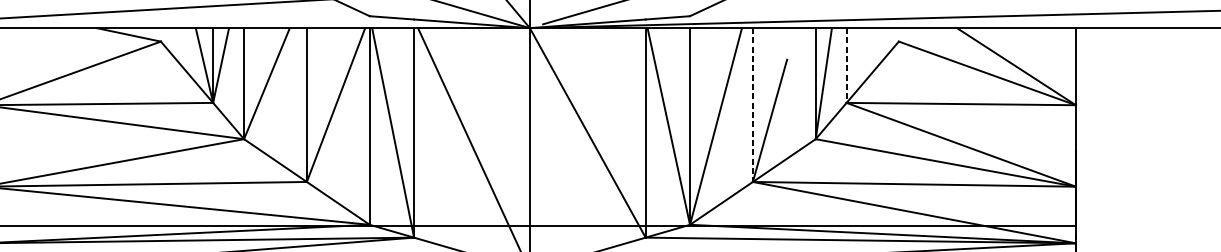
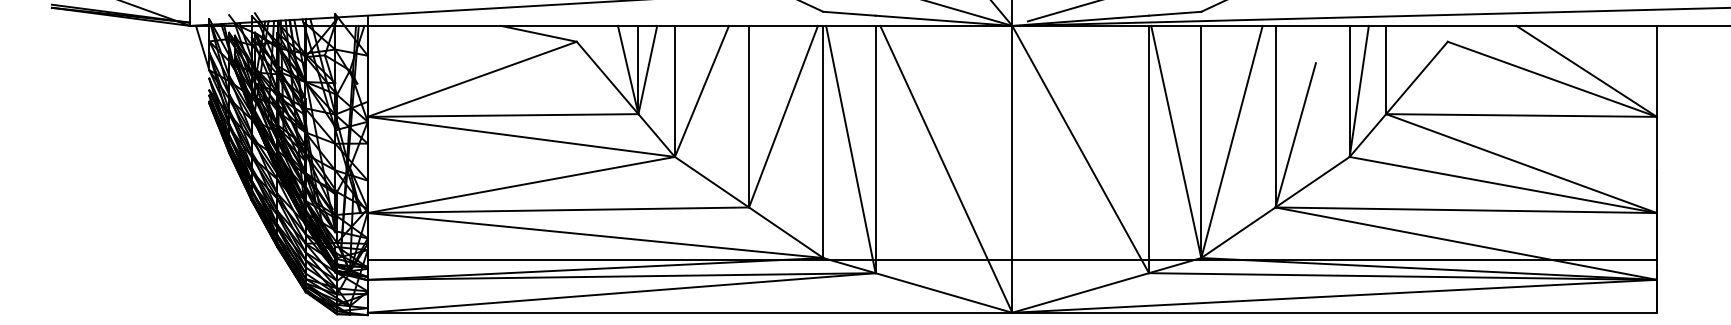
line: (846, 65) -> (1386, 70), dashed -> solid
line: (752, 104) -> (1275, 116), dashed -> solid

